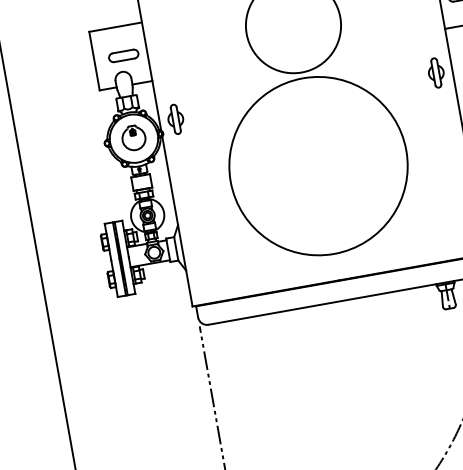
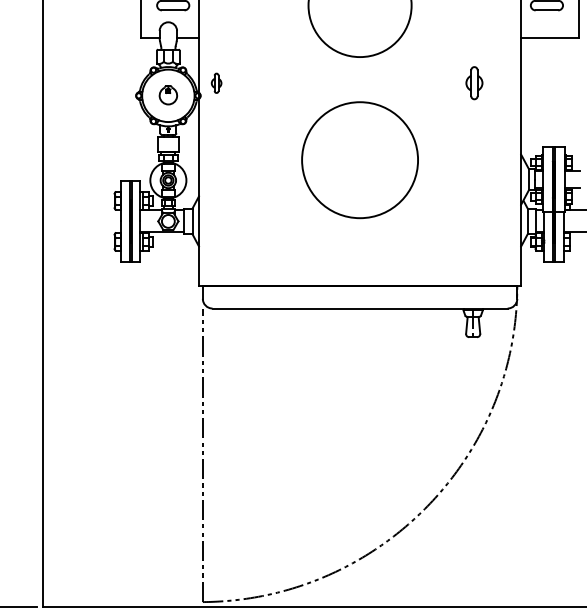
part: (436, 73) -> (474, 83), moved
part: (175, 119) -> (216, 83), size x0.6
part: (134, 138) -> (168, 95), size x0.7
circle: (317, 165) -> (359, 159), size x0.6

